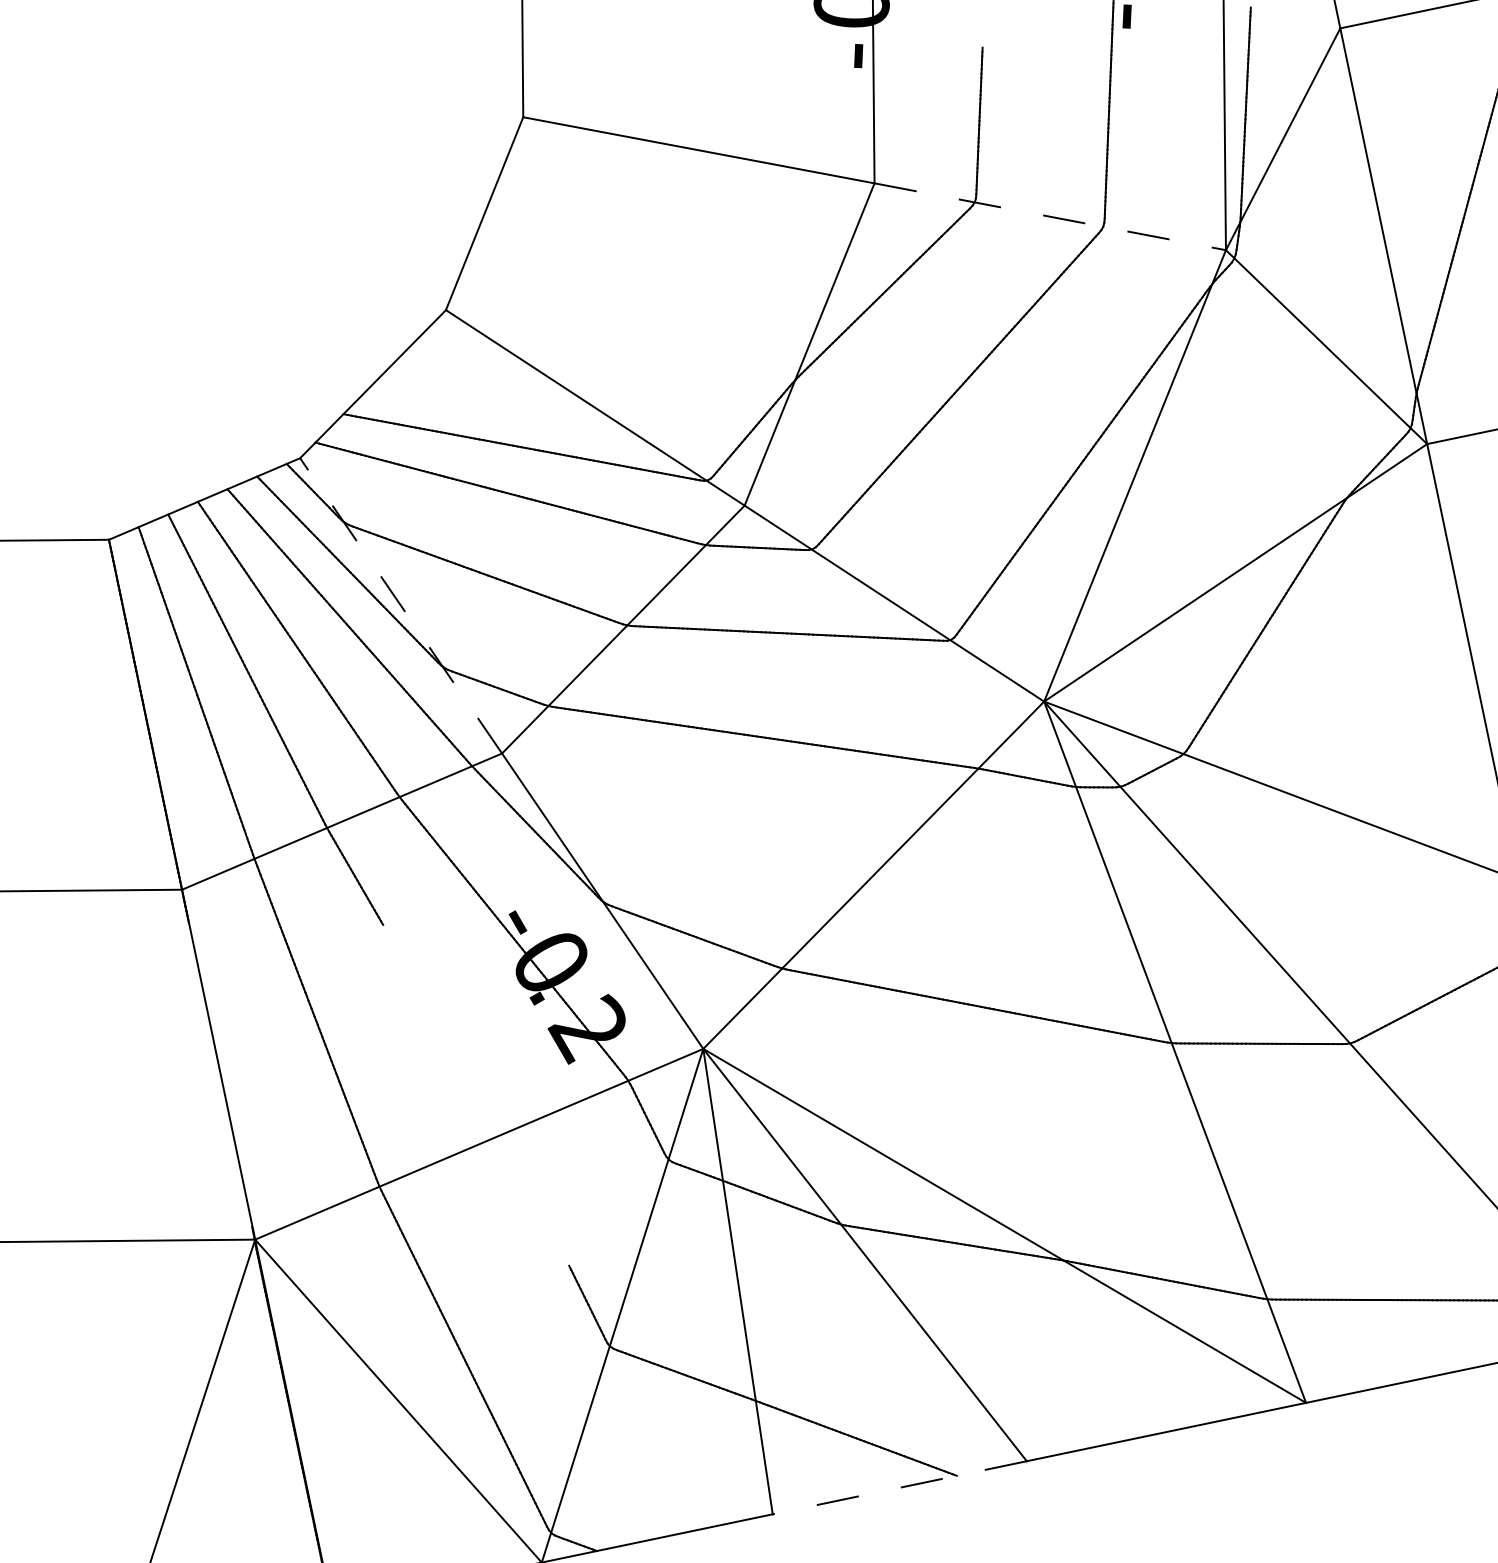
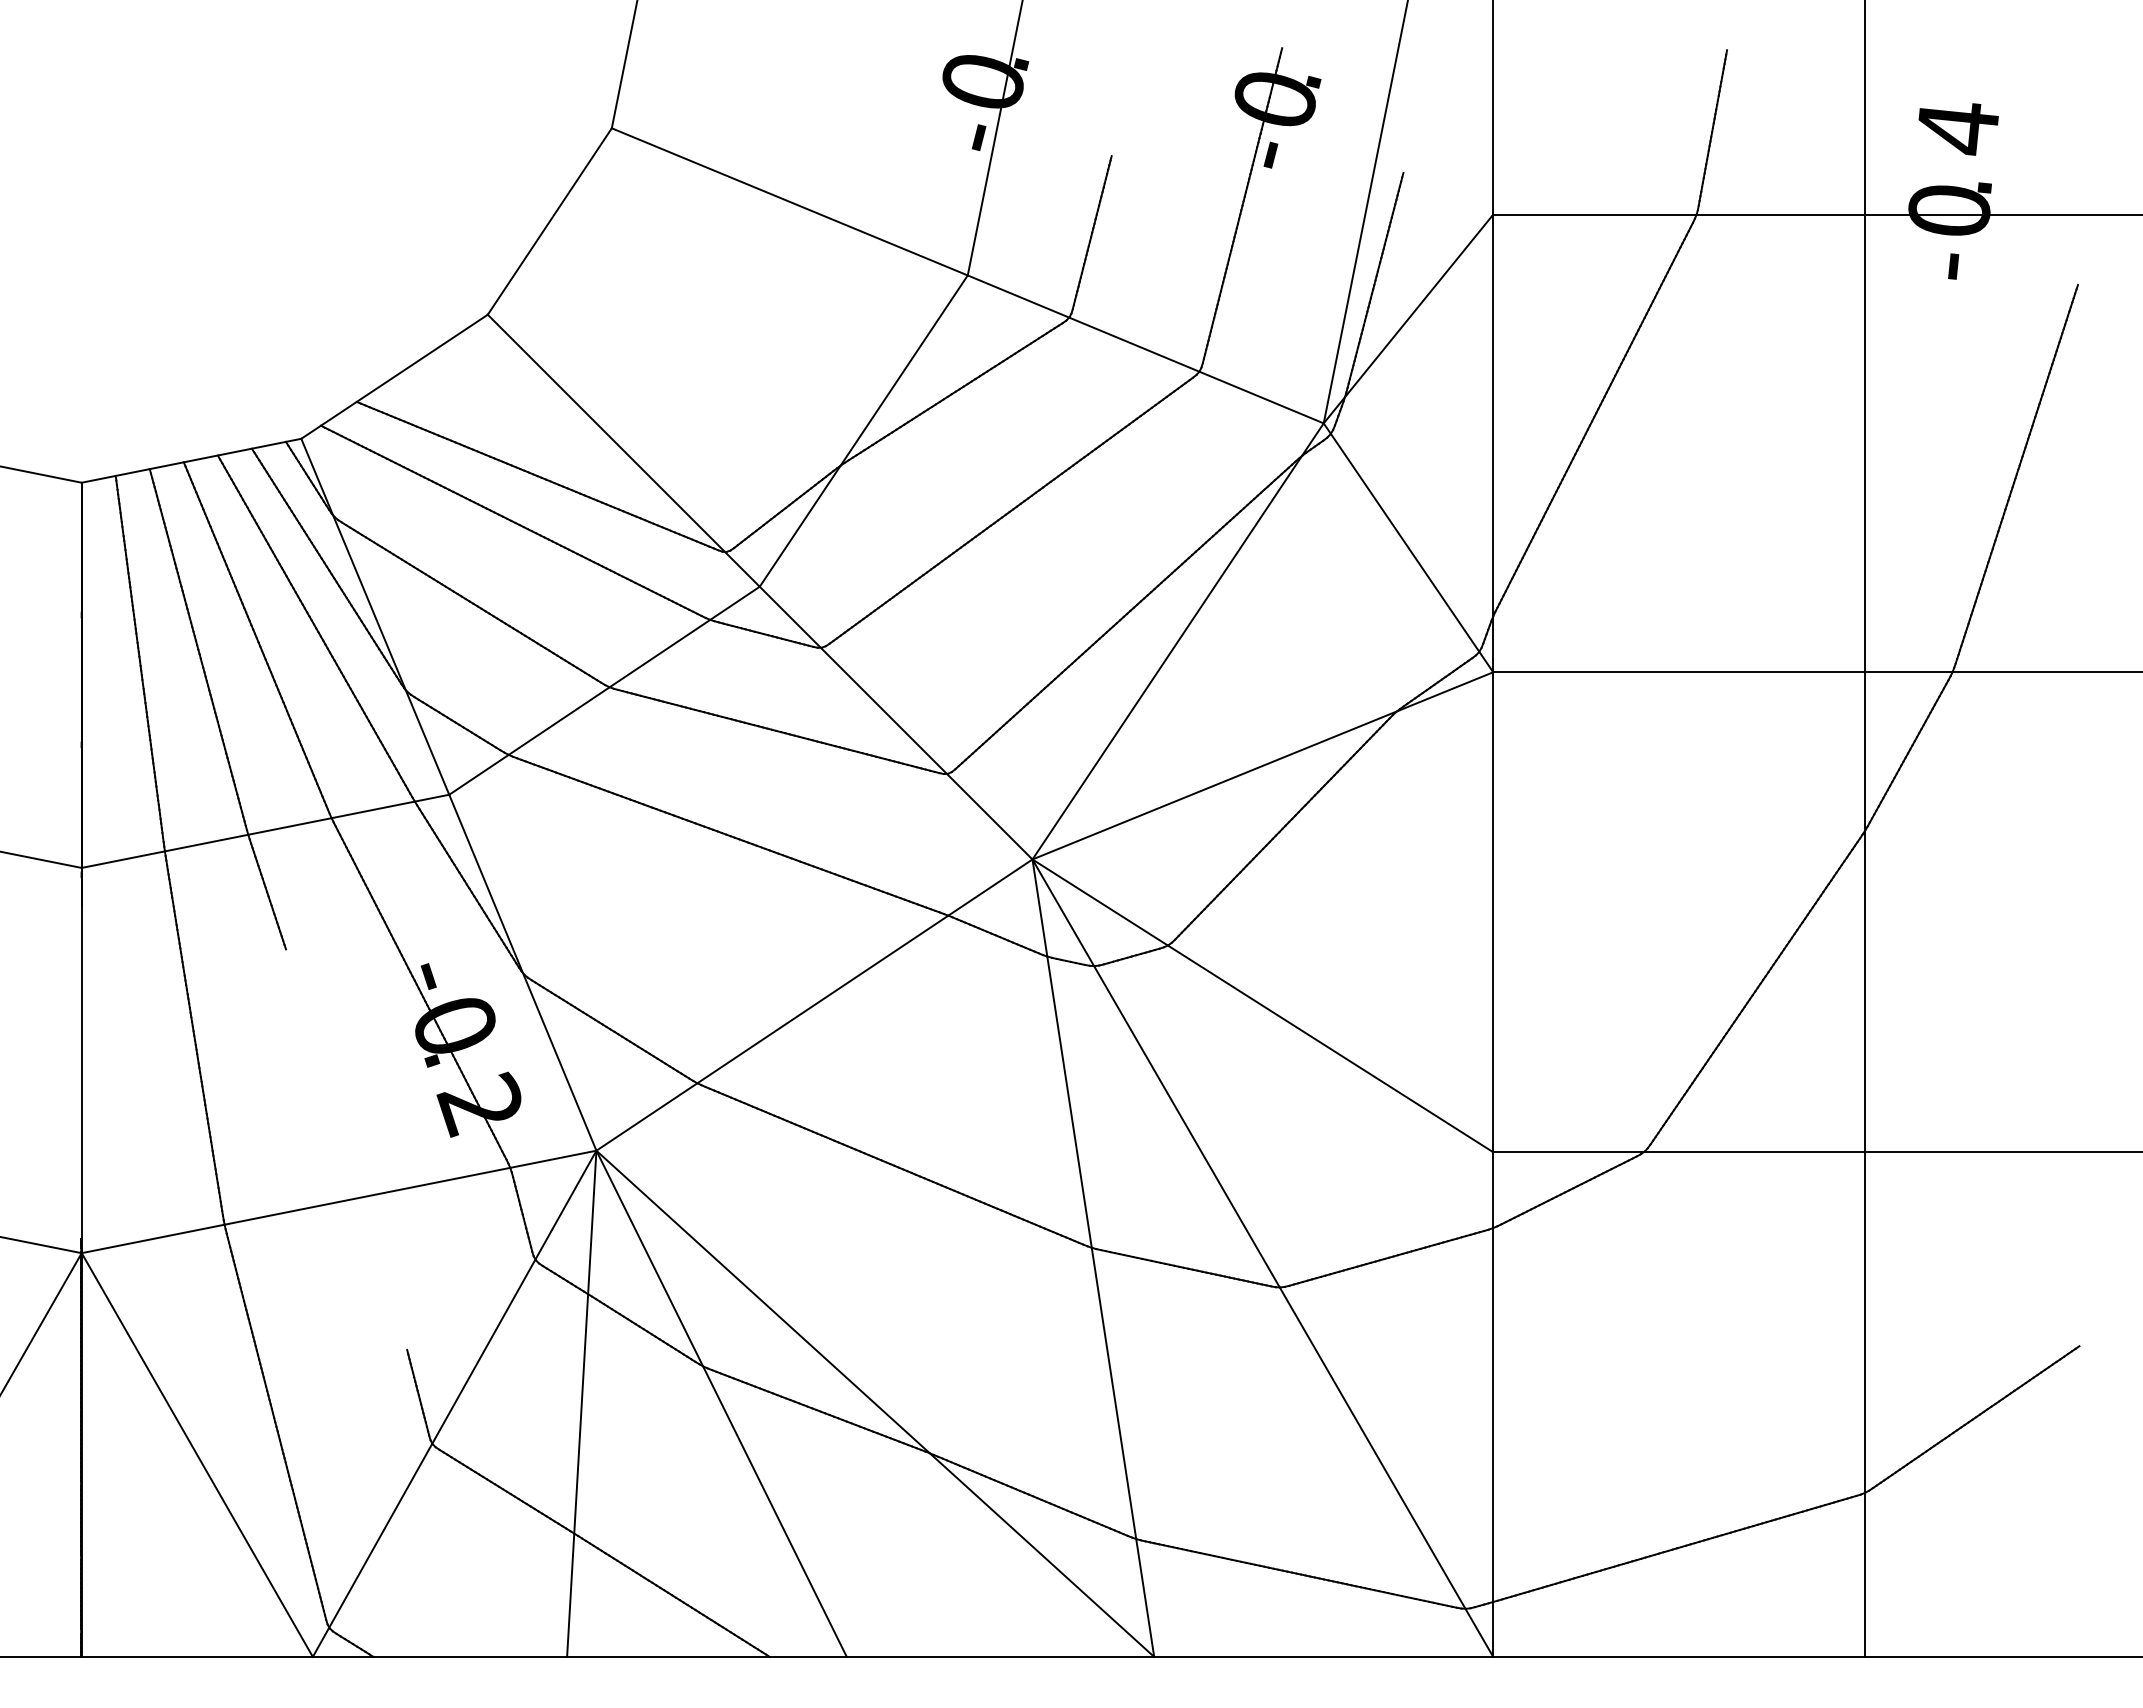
line: (1050, 216) -> (1145, 349), dashed -> solid
line: (401, 605) -> (375, 616), dashed -> solid
line: (899, 1487) -> (706, 1656), dashed -> solid

